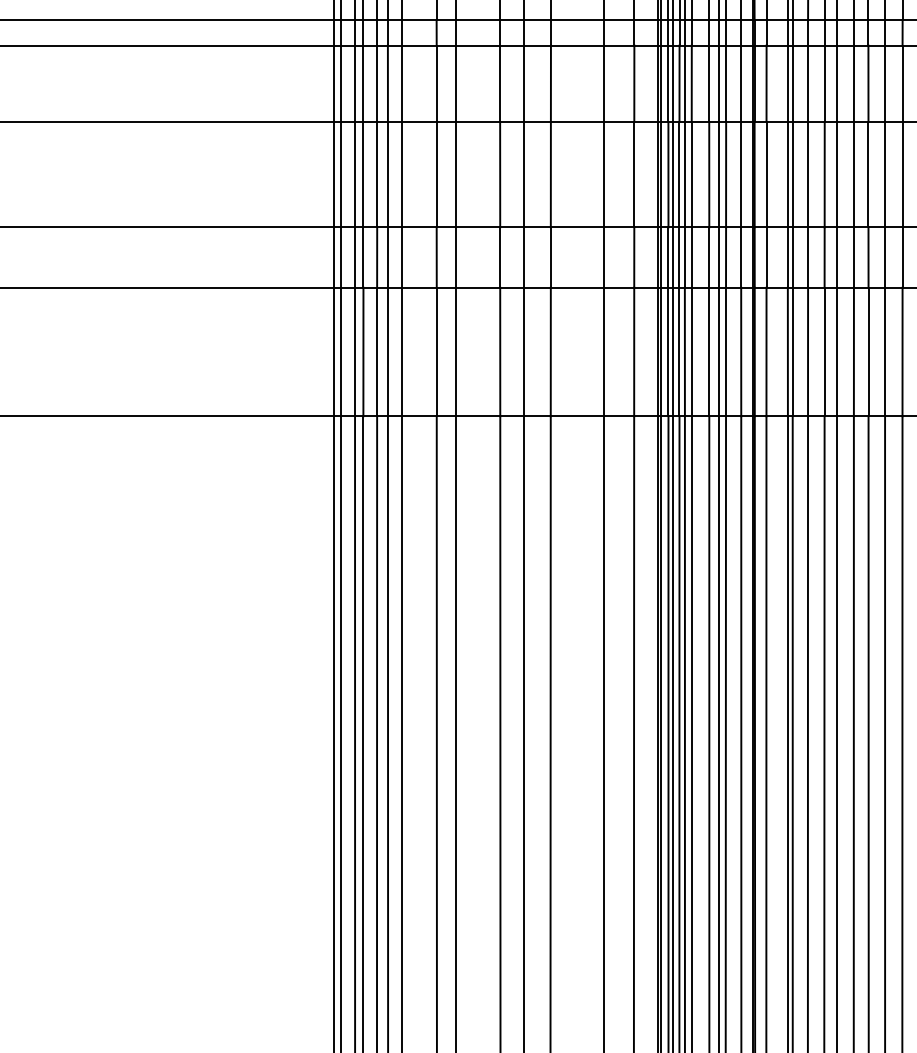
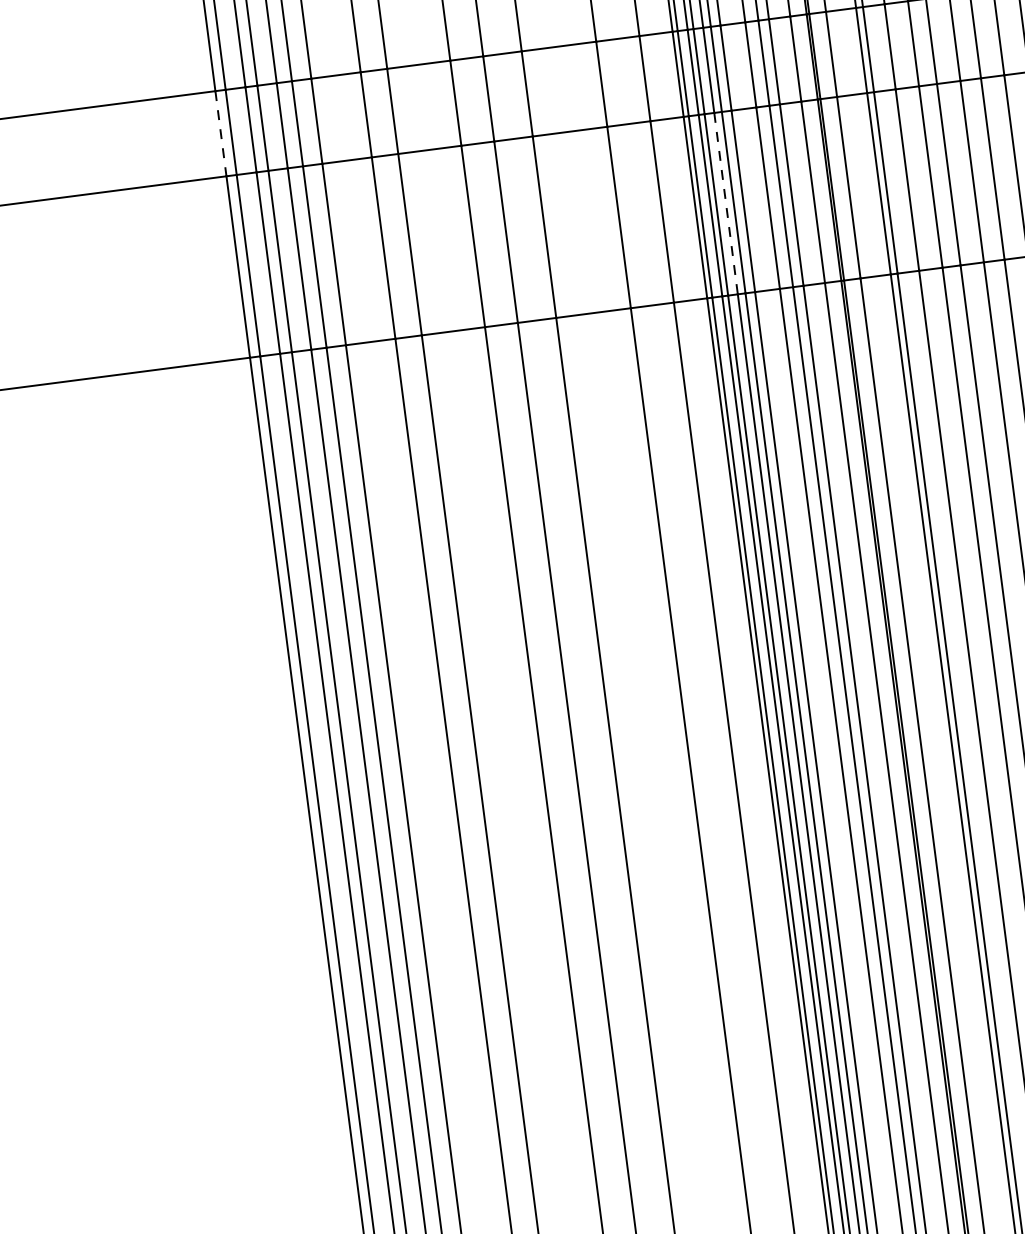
line: (333, 258) -> (220, 135), solid -> dashed
line: (679, 352) -> (726, 204), solid -> dashed

